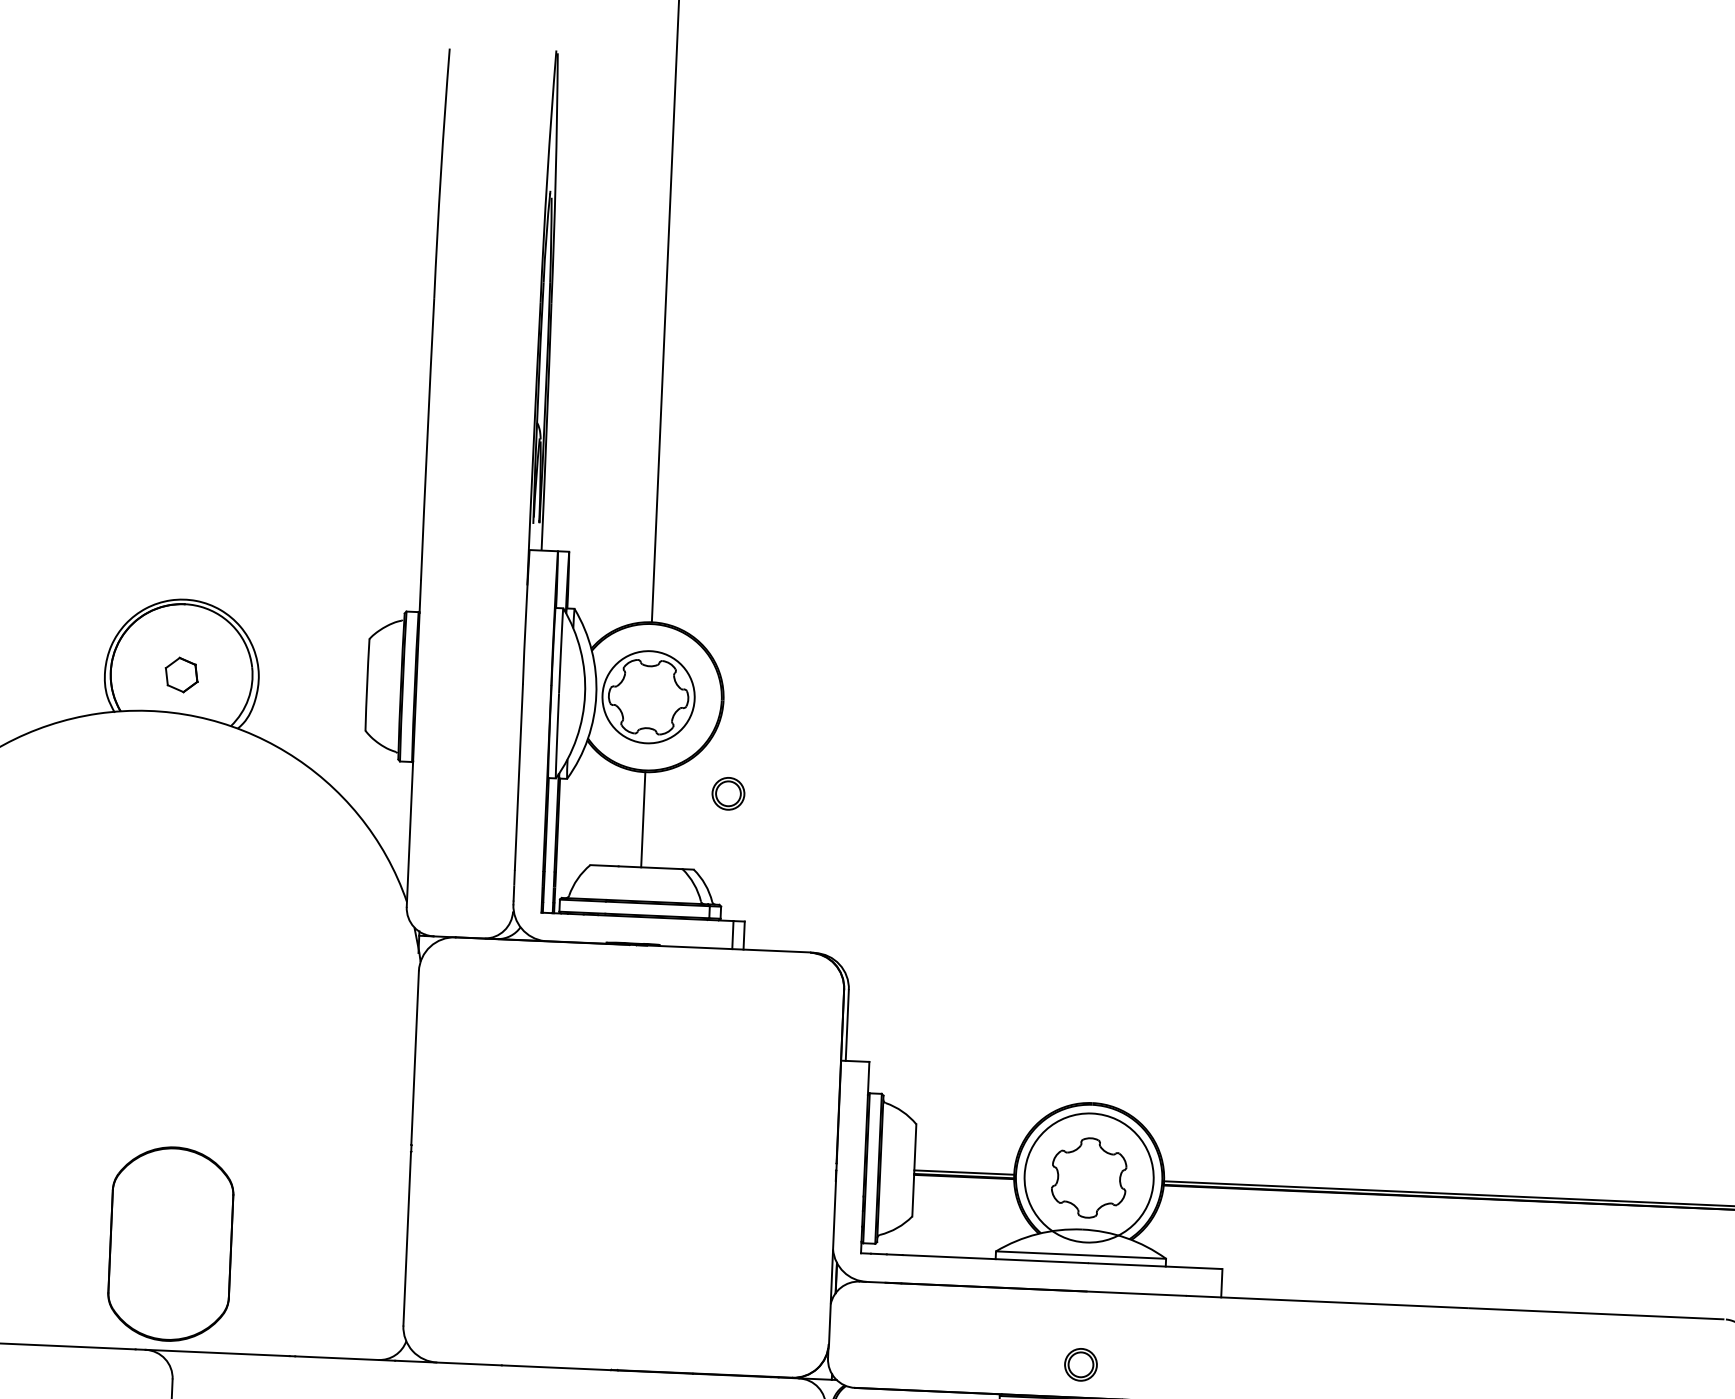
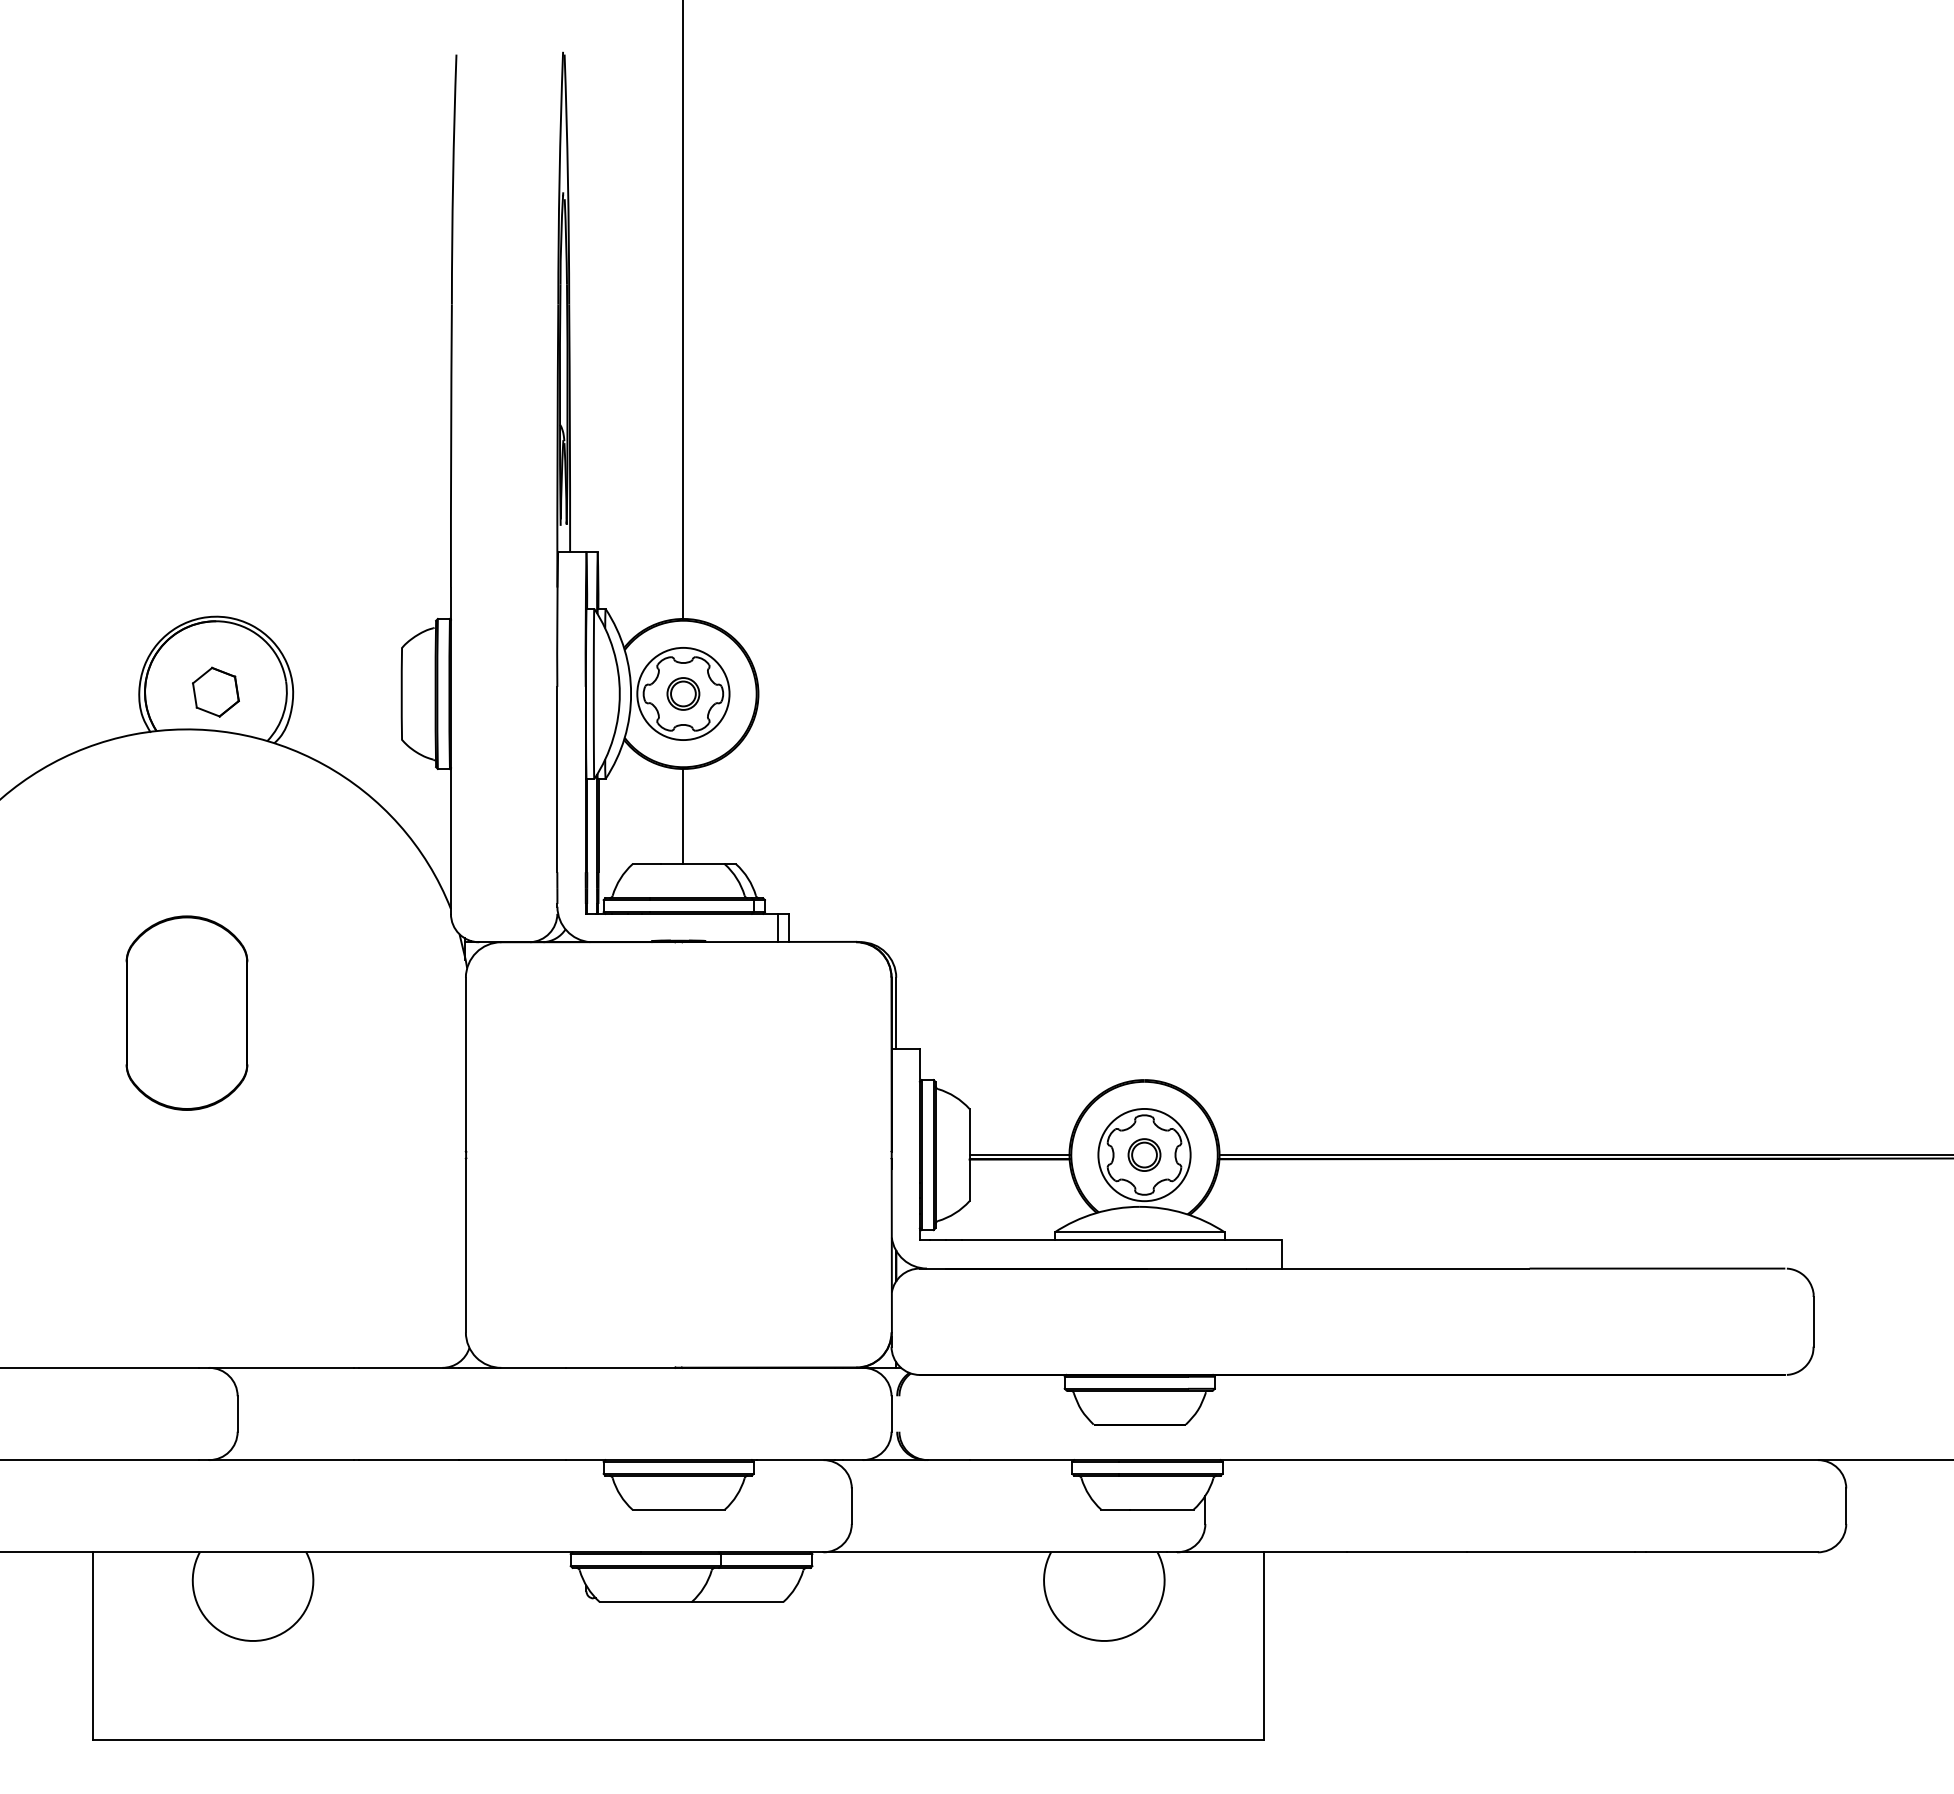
part: (181, 674) -> (215, 691), size x1.43
part: (728, 793) -> (683, 693), moved
circle: (1089, 1177) -> (1144, 1154), size x0.71
part: (170, 1243) -> (186, 1012), moved
part: (1080, 1364) -> (1144, 1154), moved

